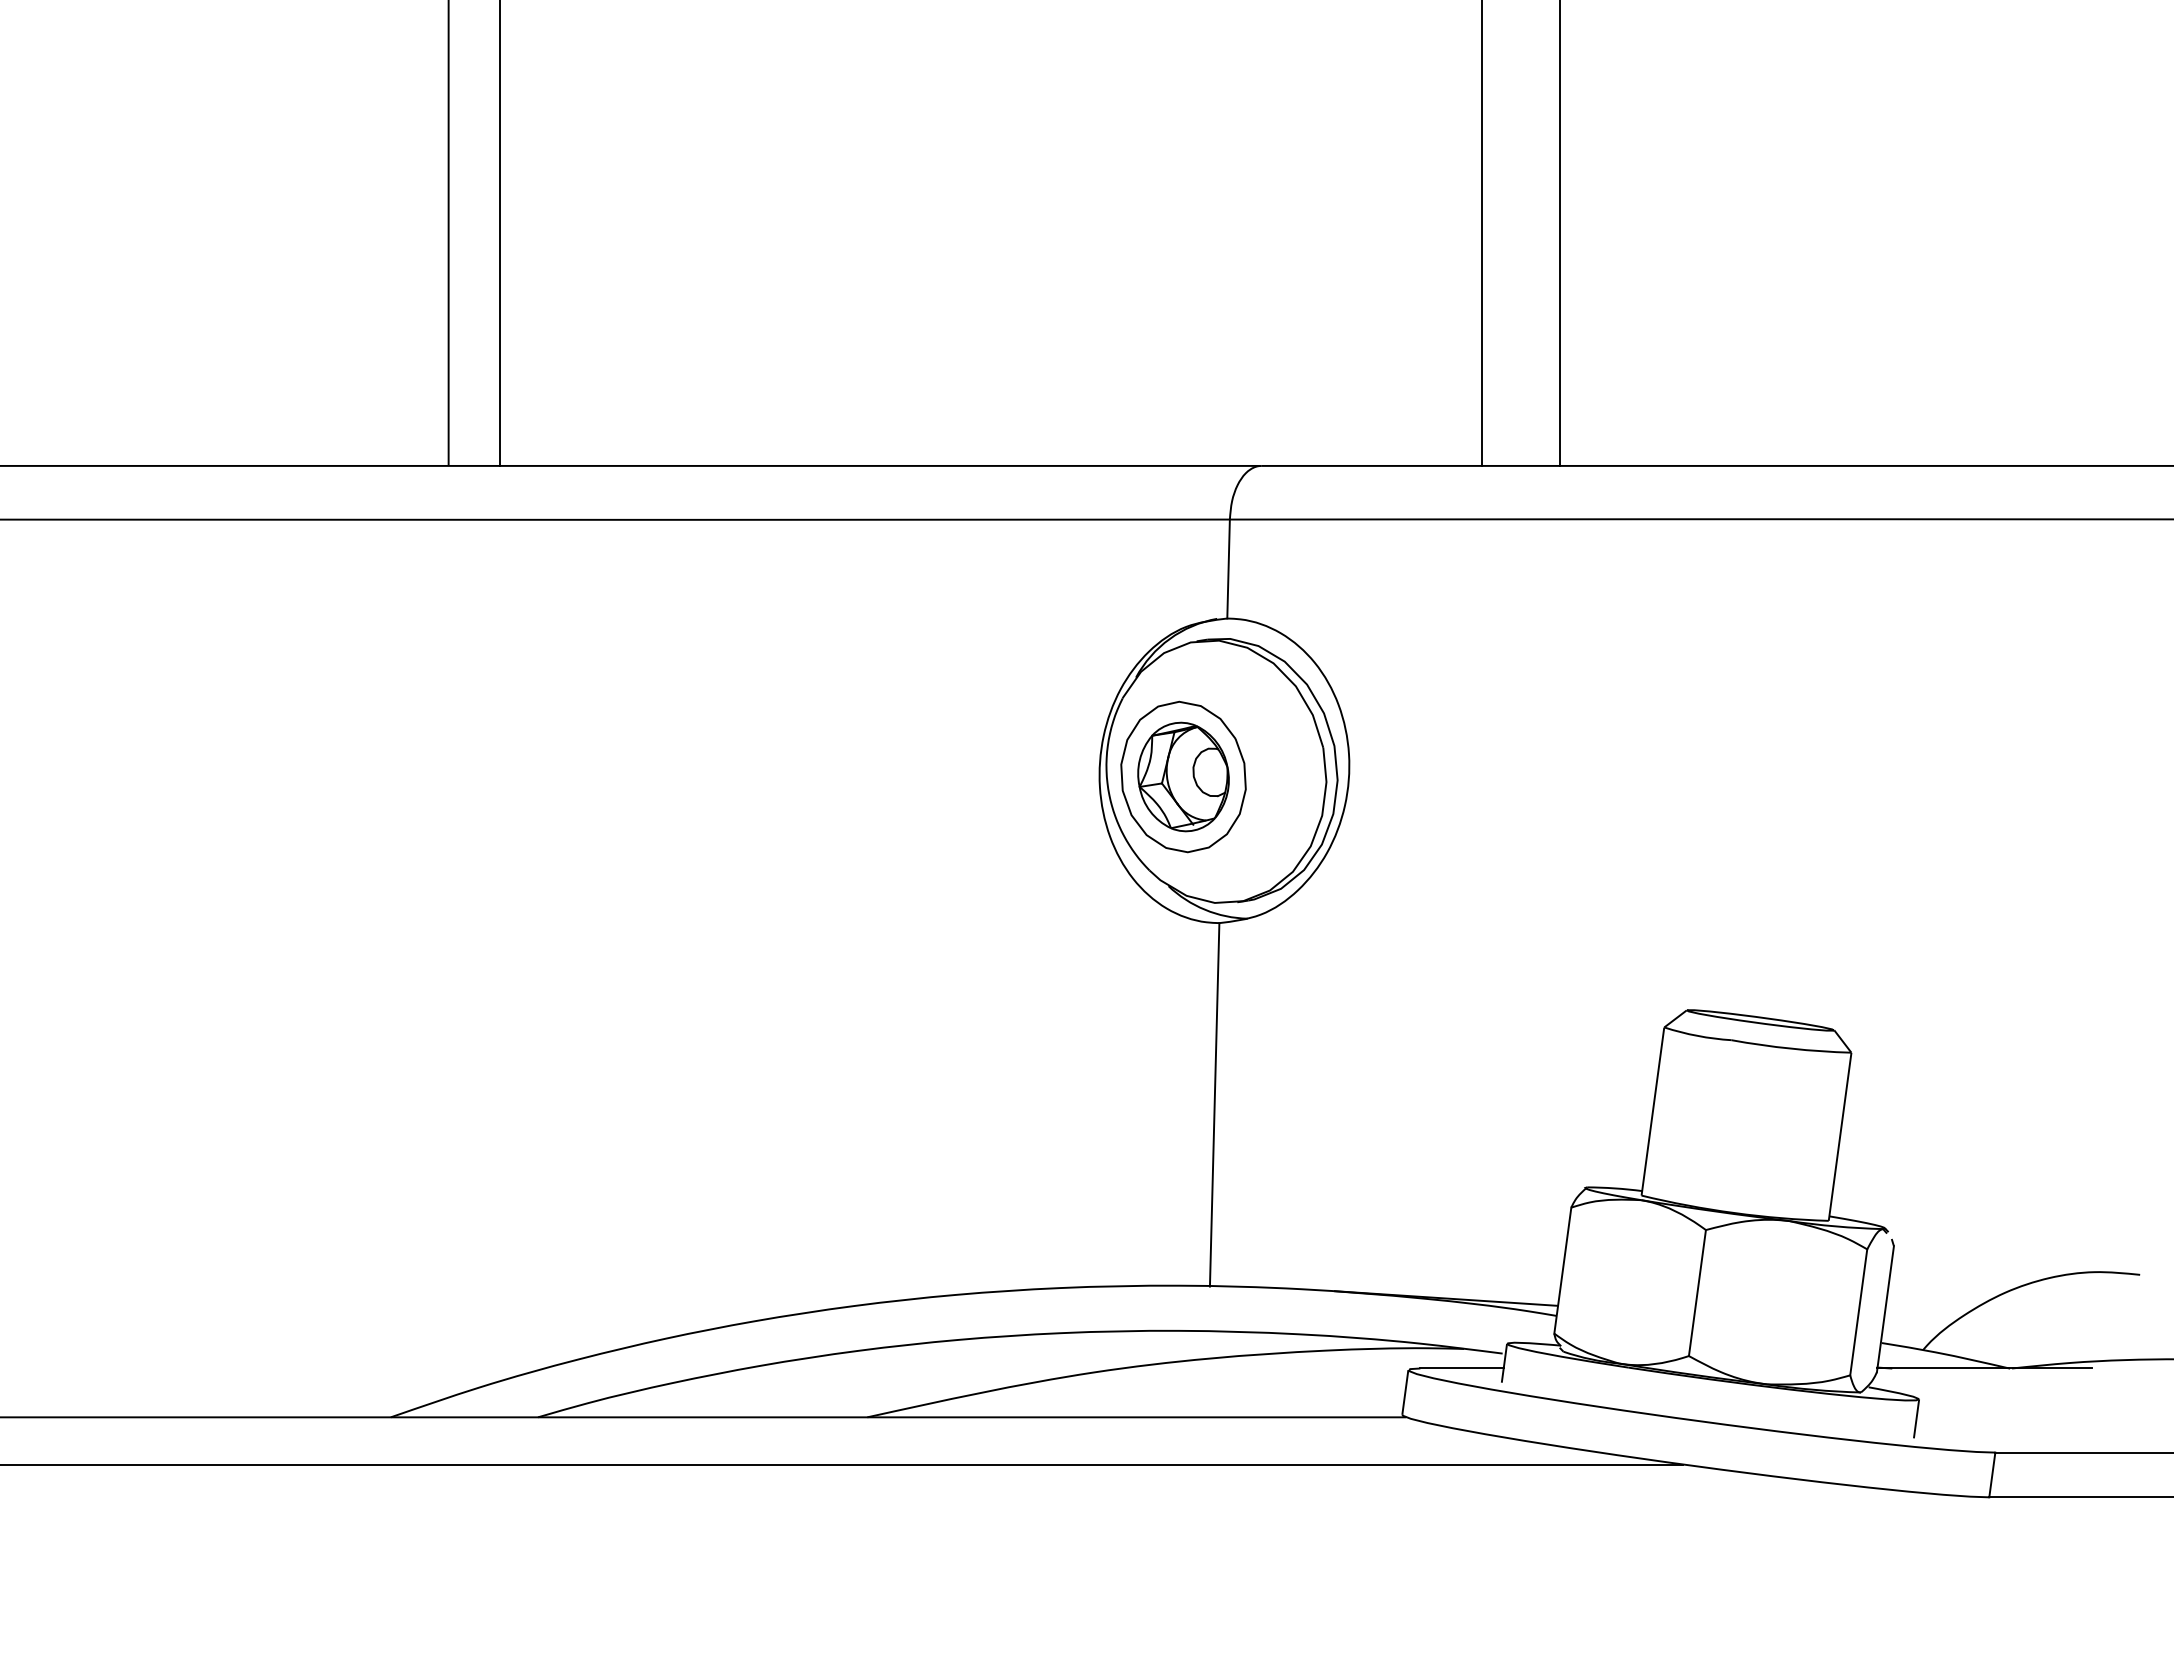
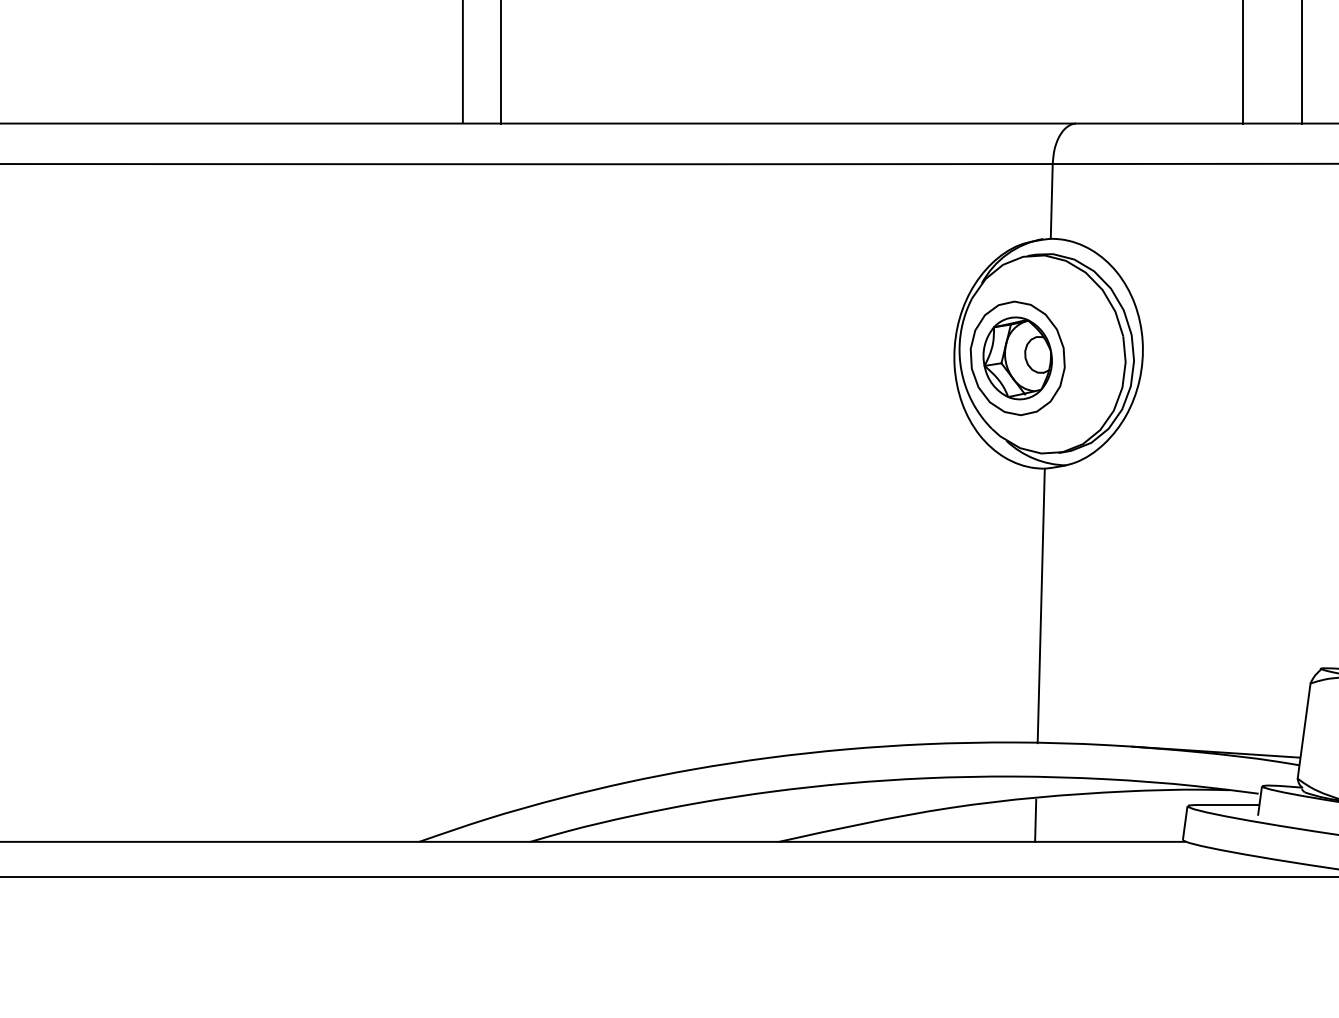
line: (1206, 1389) -> (1035, 820), added

